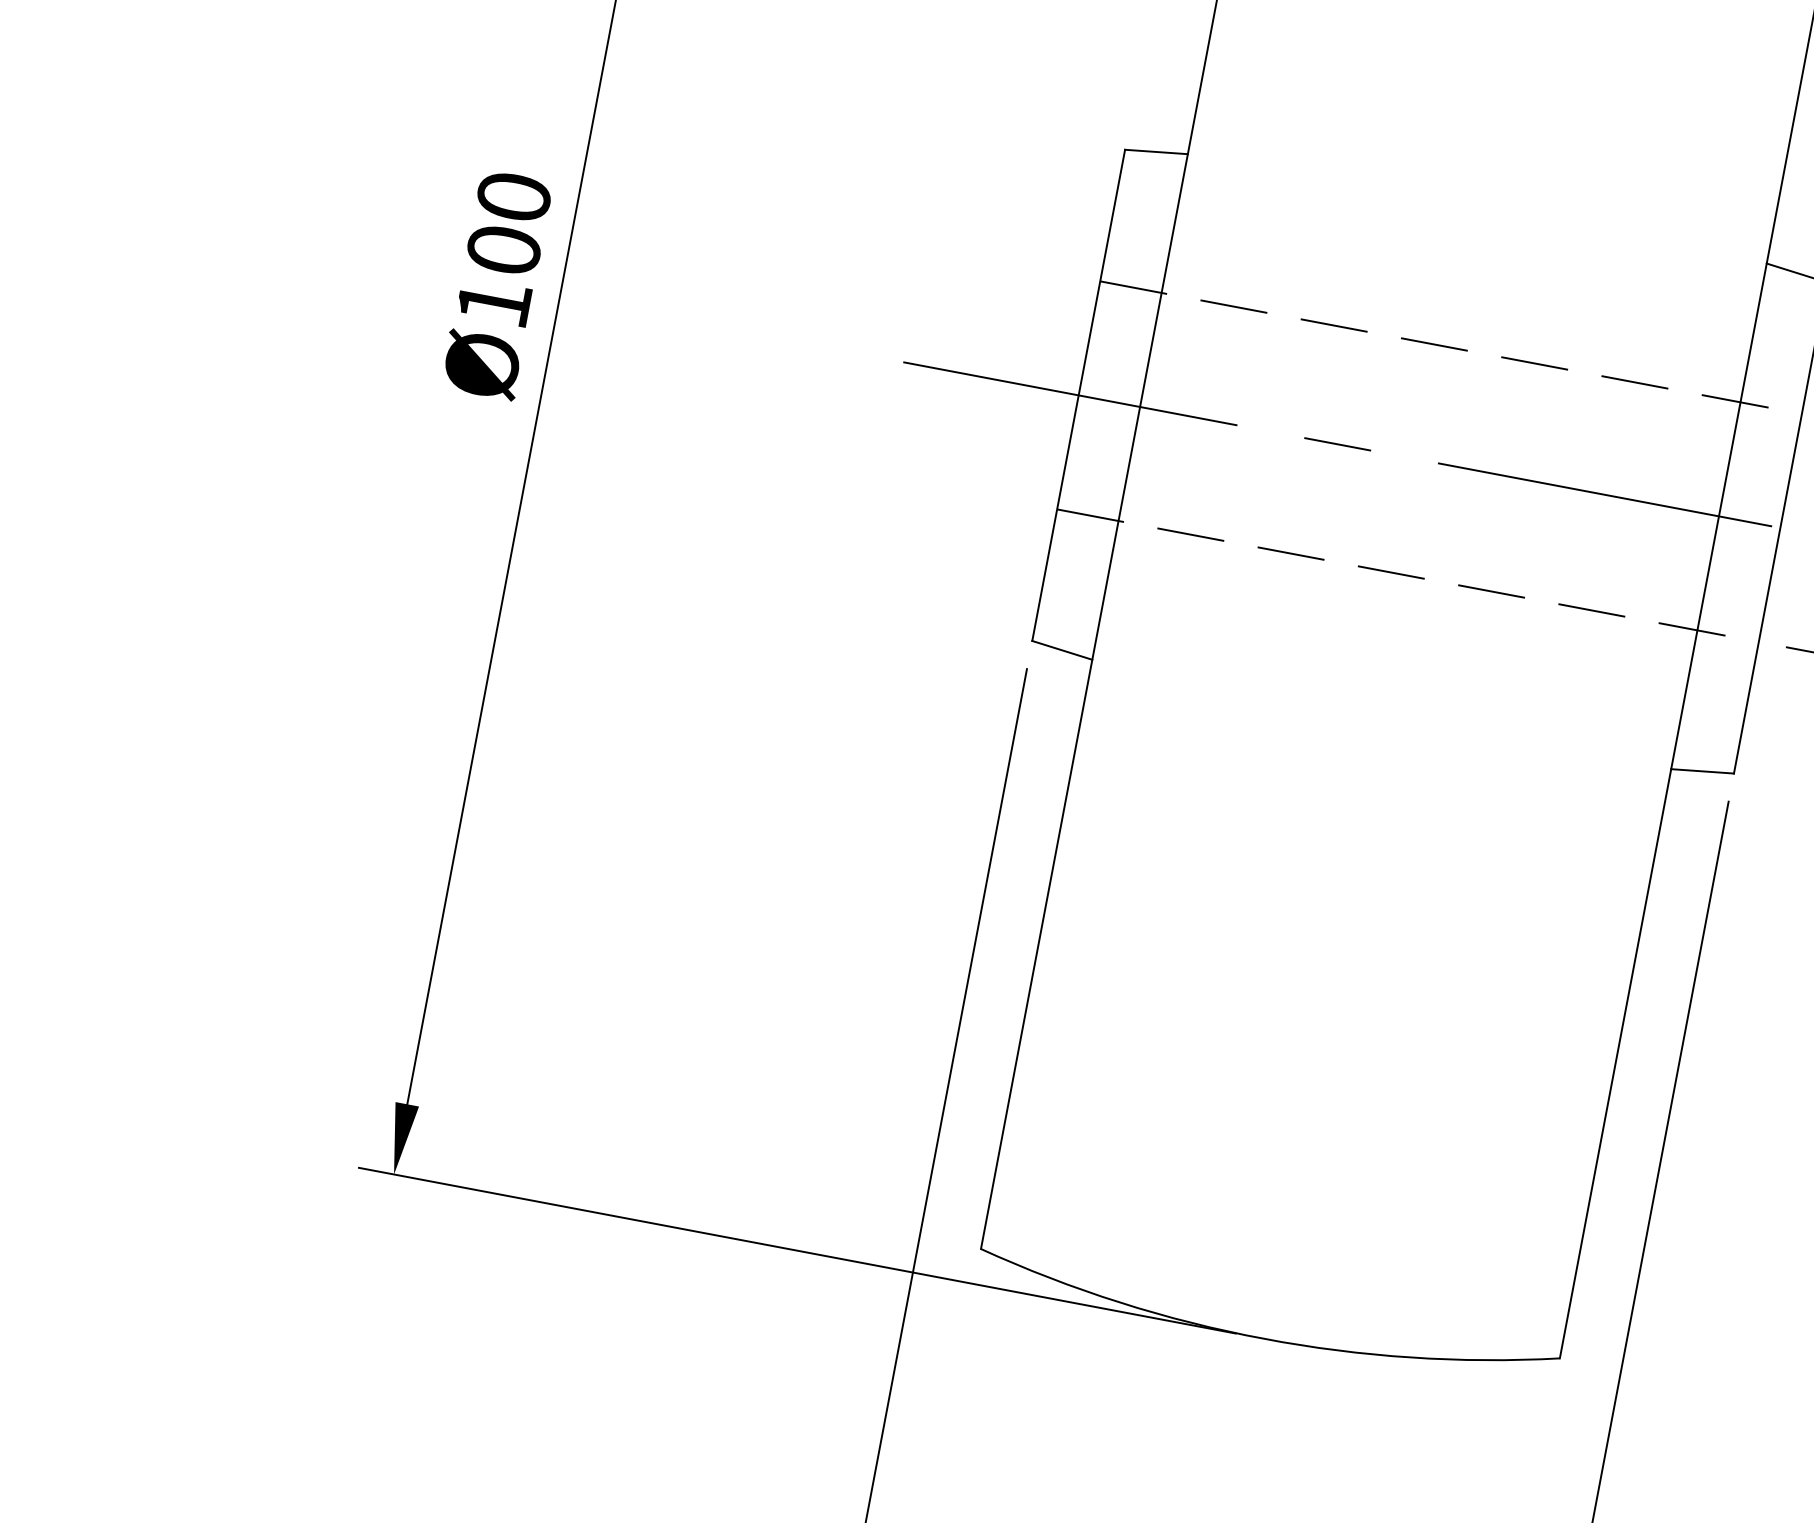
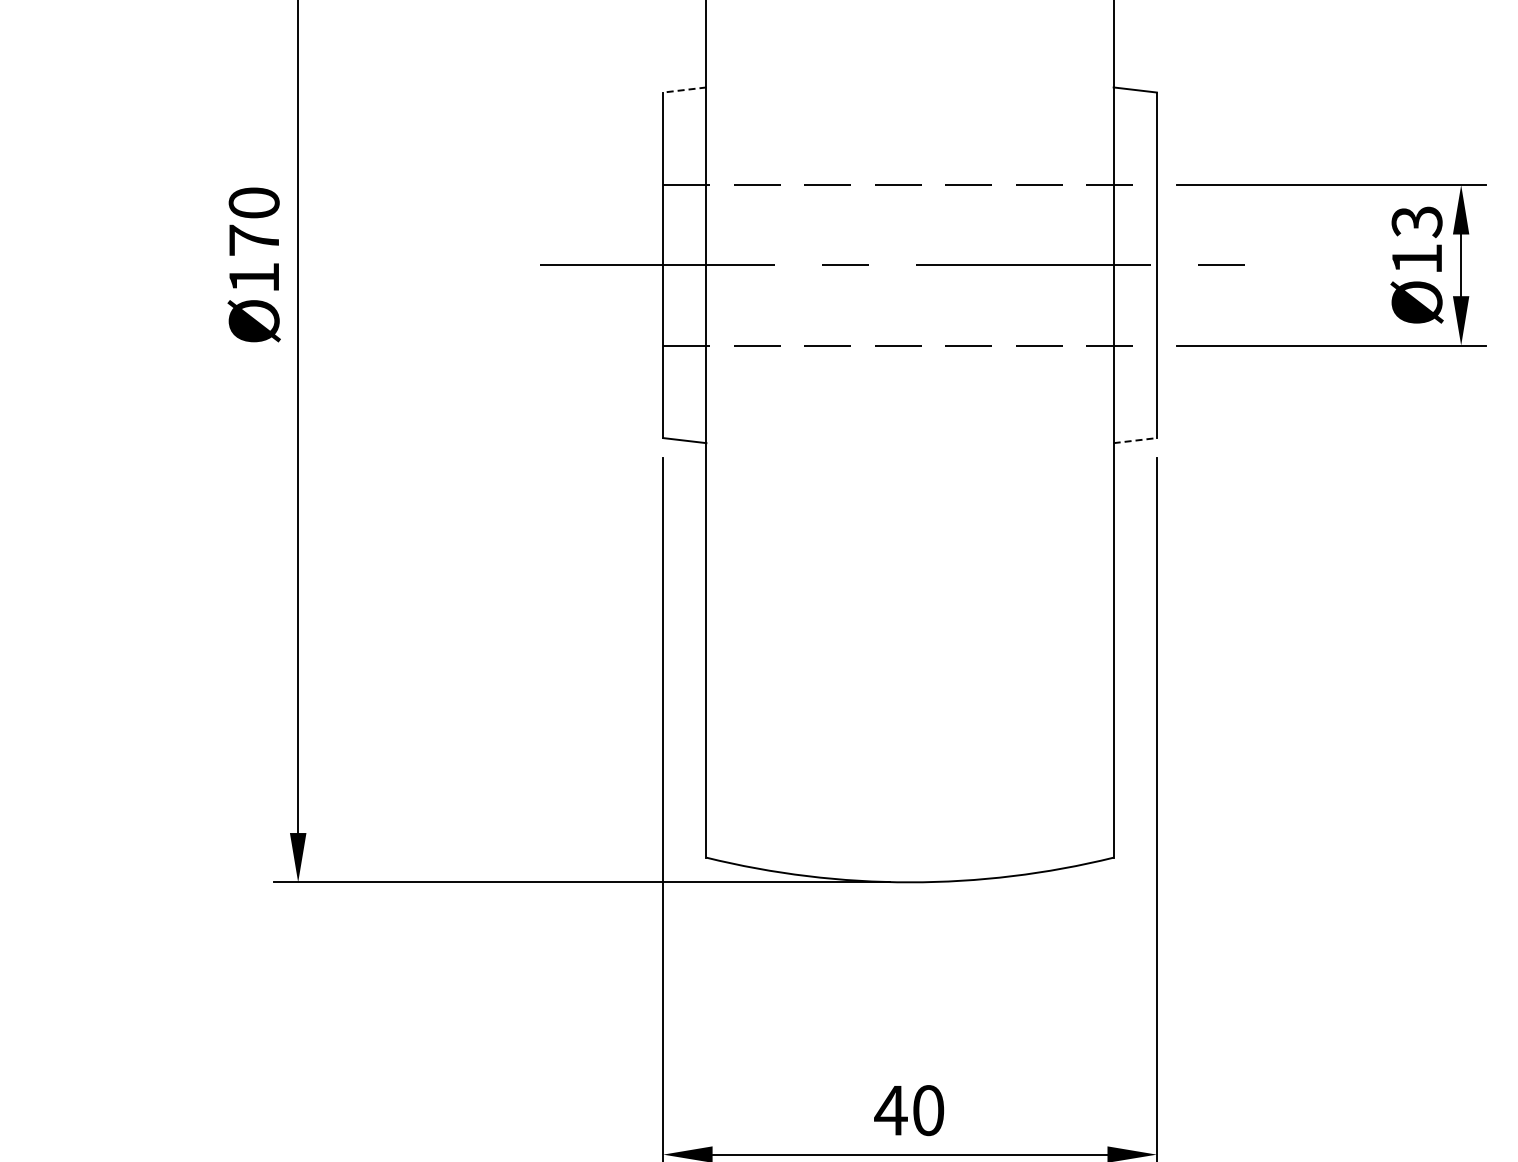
line: (1155, 152) -> (684, 90), solid -> dashed
text: (503, 248) -> (253, 239), Ø100 -> Ø170
line: (1702, 771) -> (1135, 440), solid -> dashed

